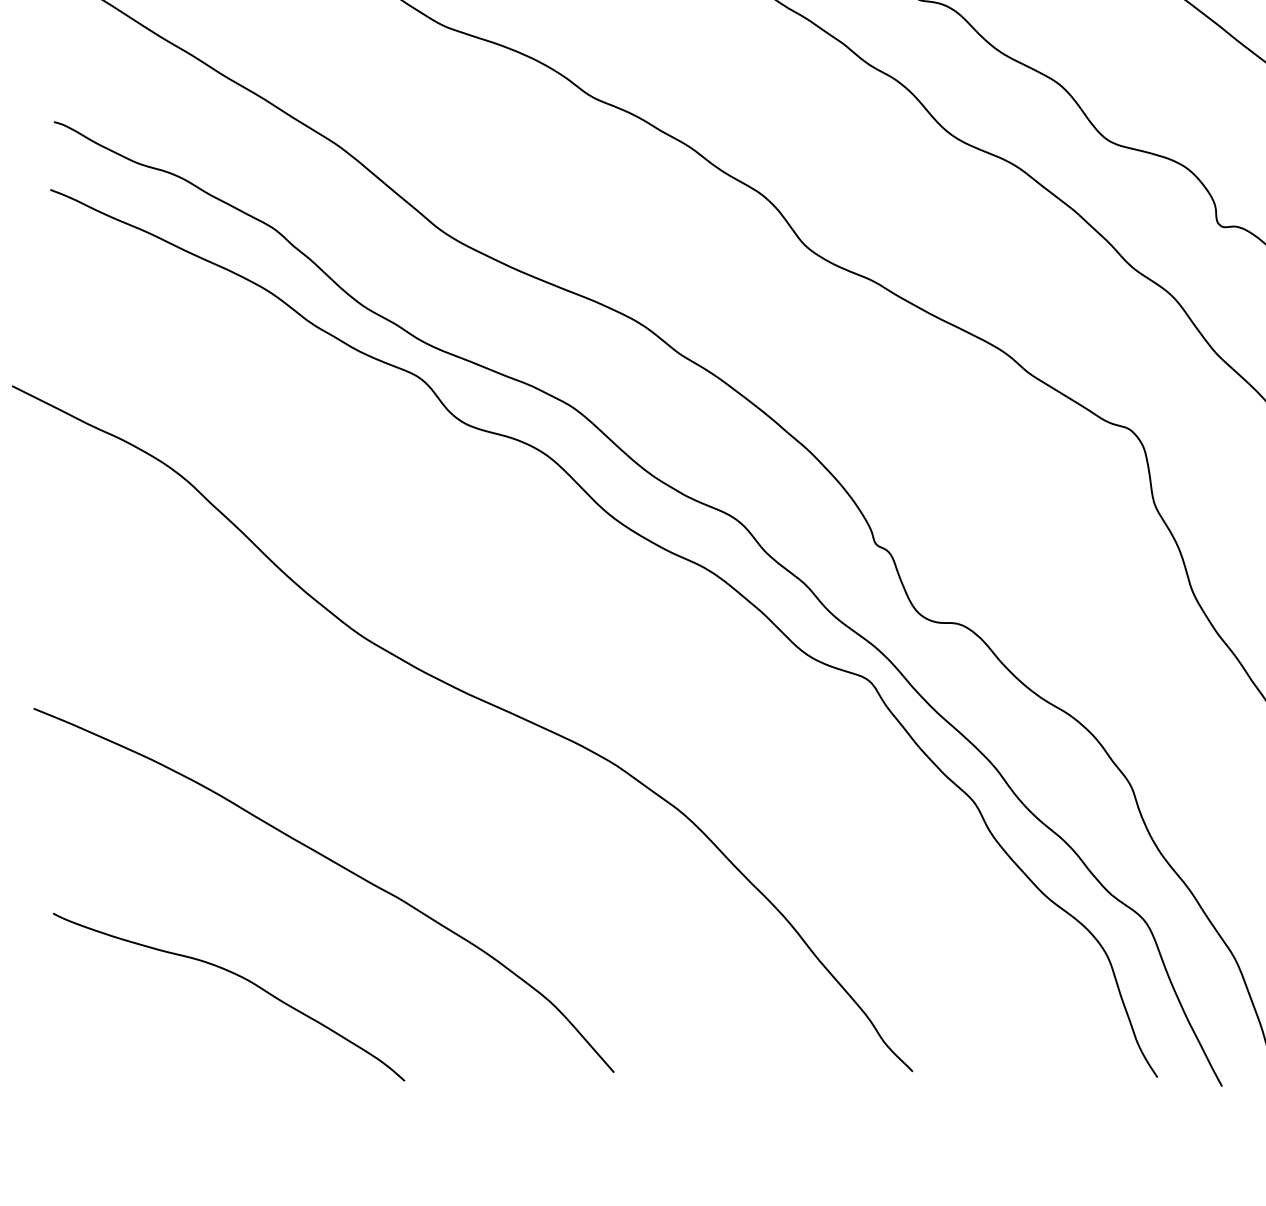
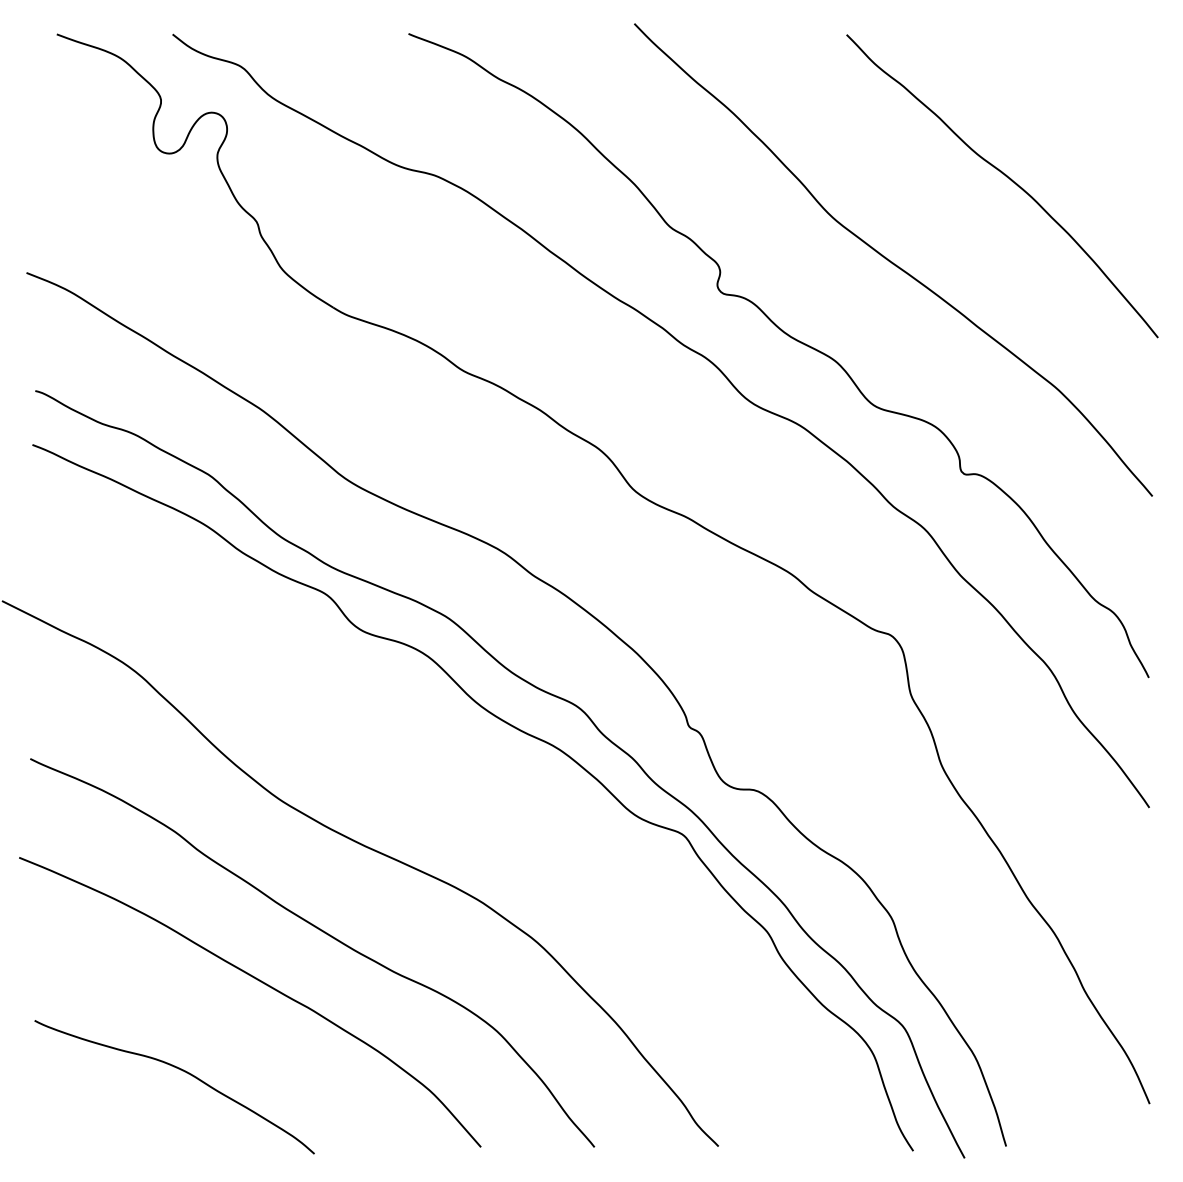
curve: (414, 802) -> (322, 932), added

